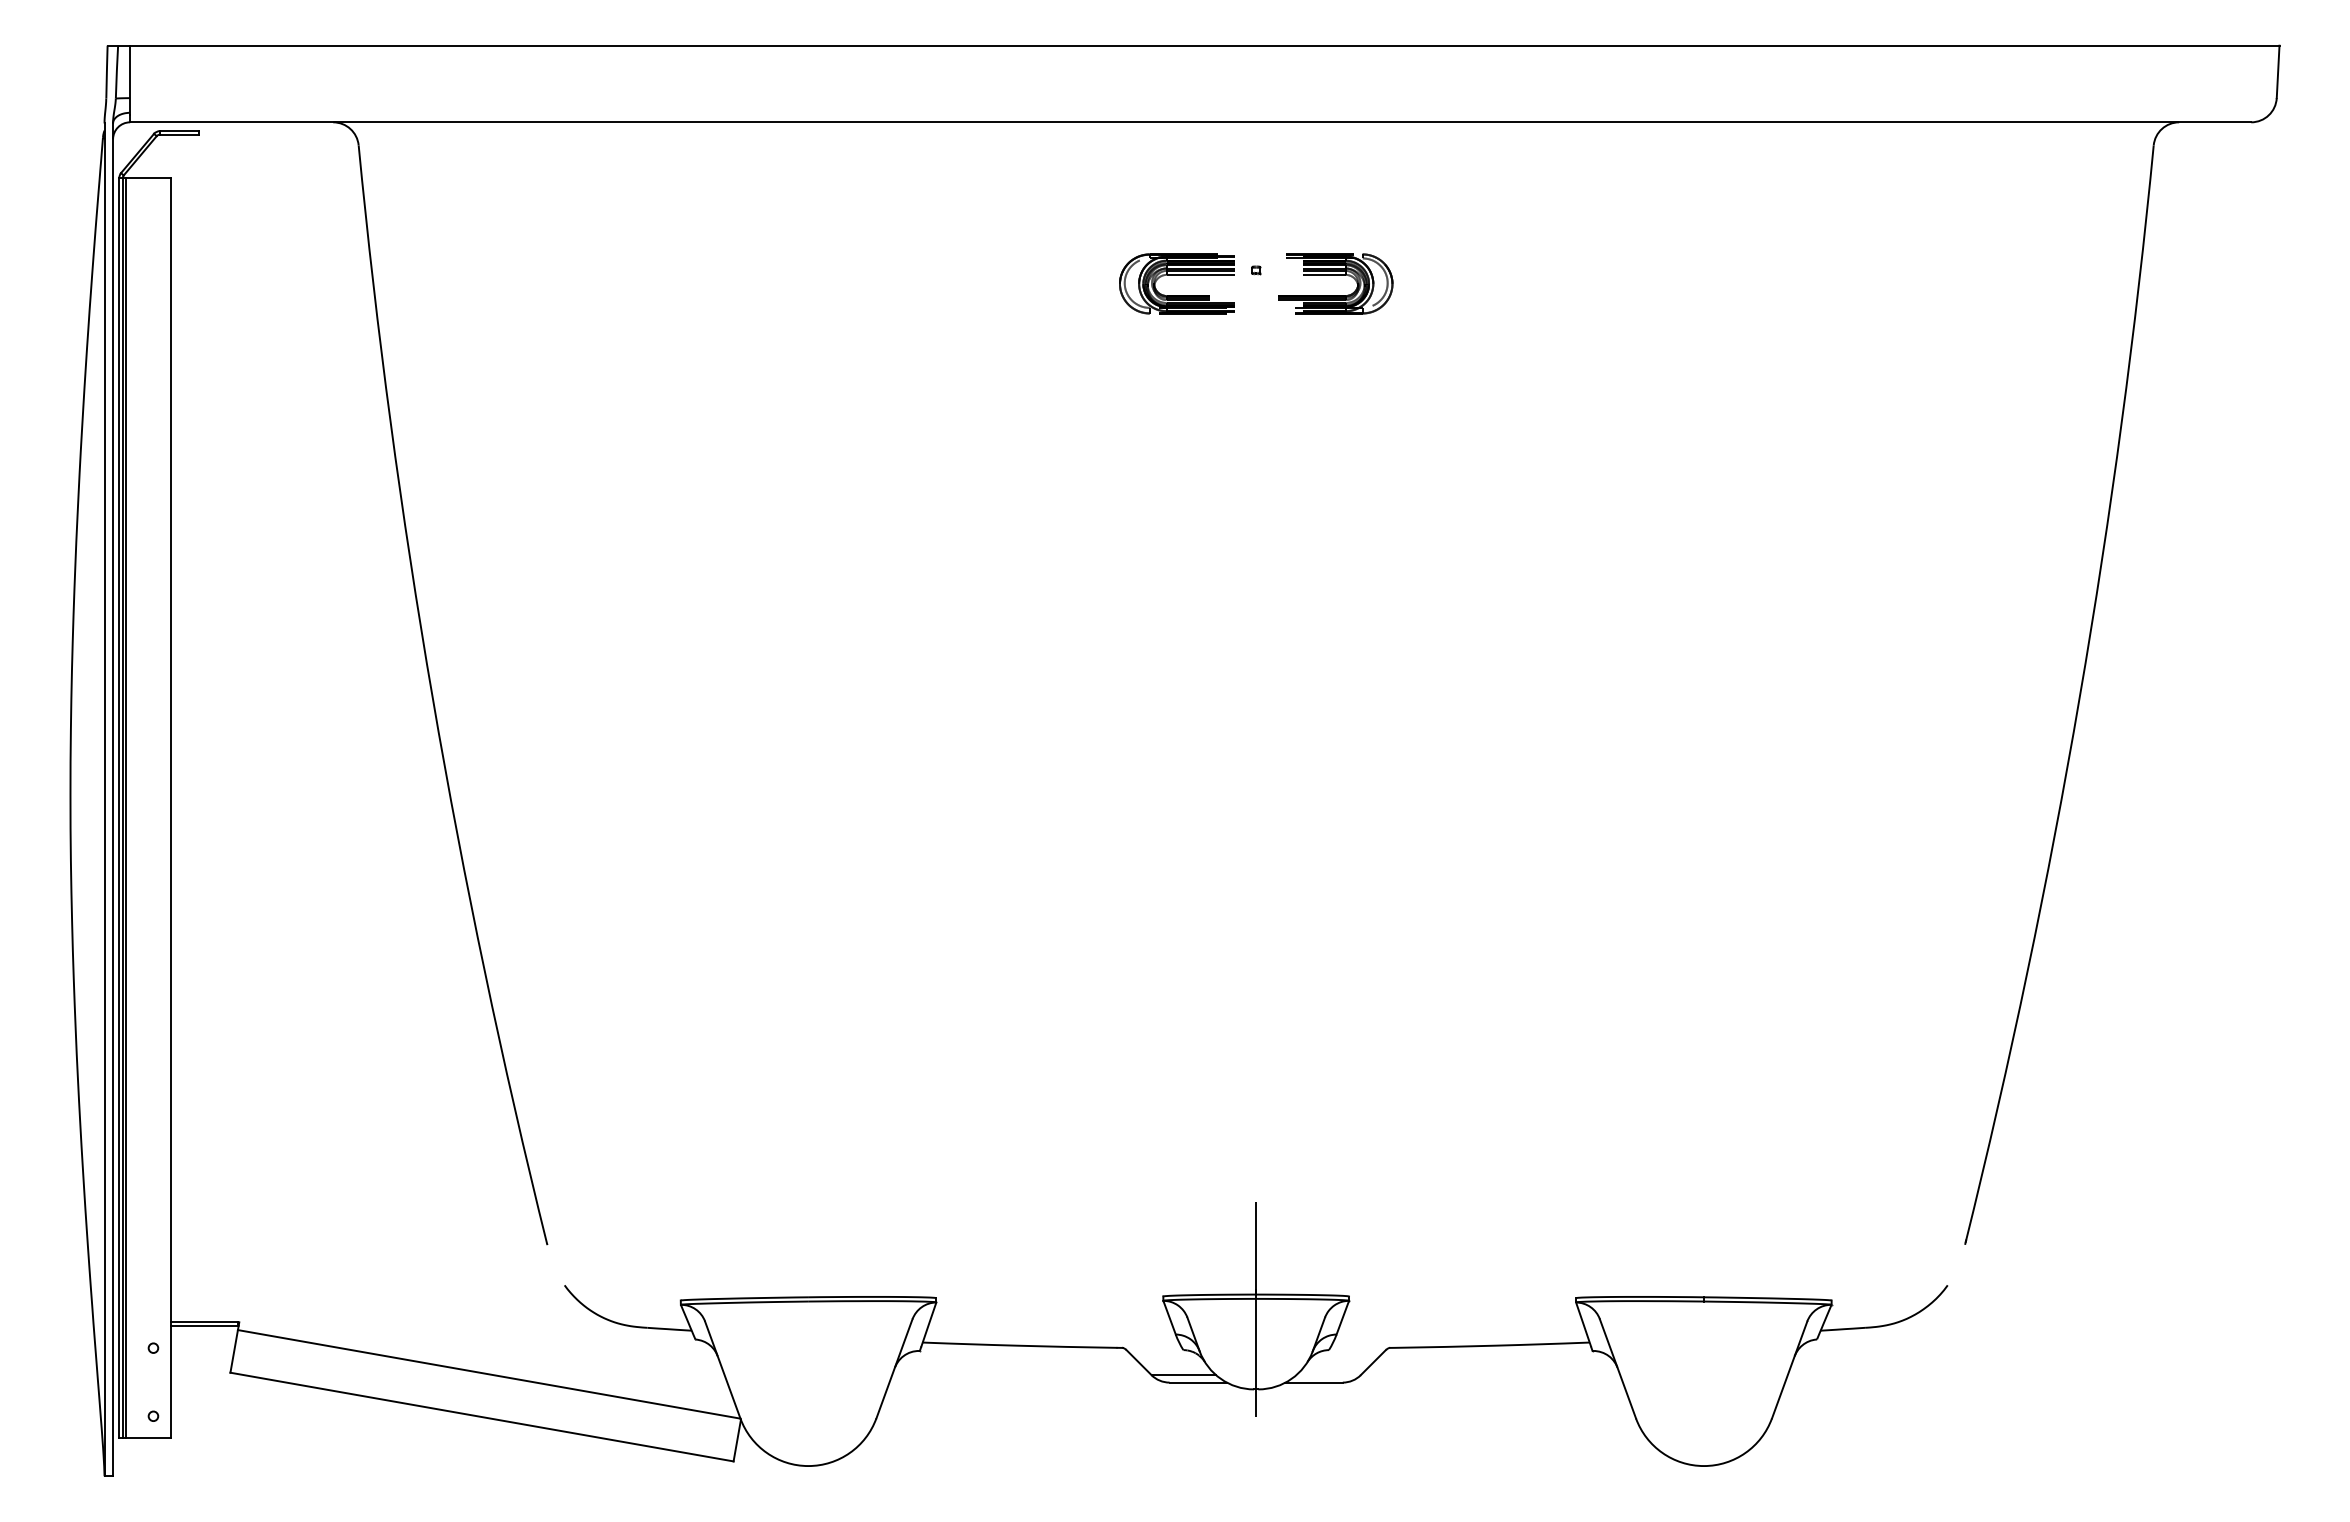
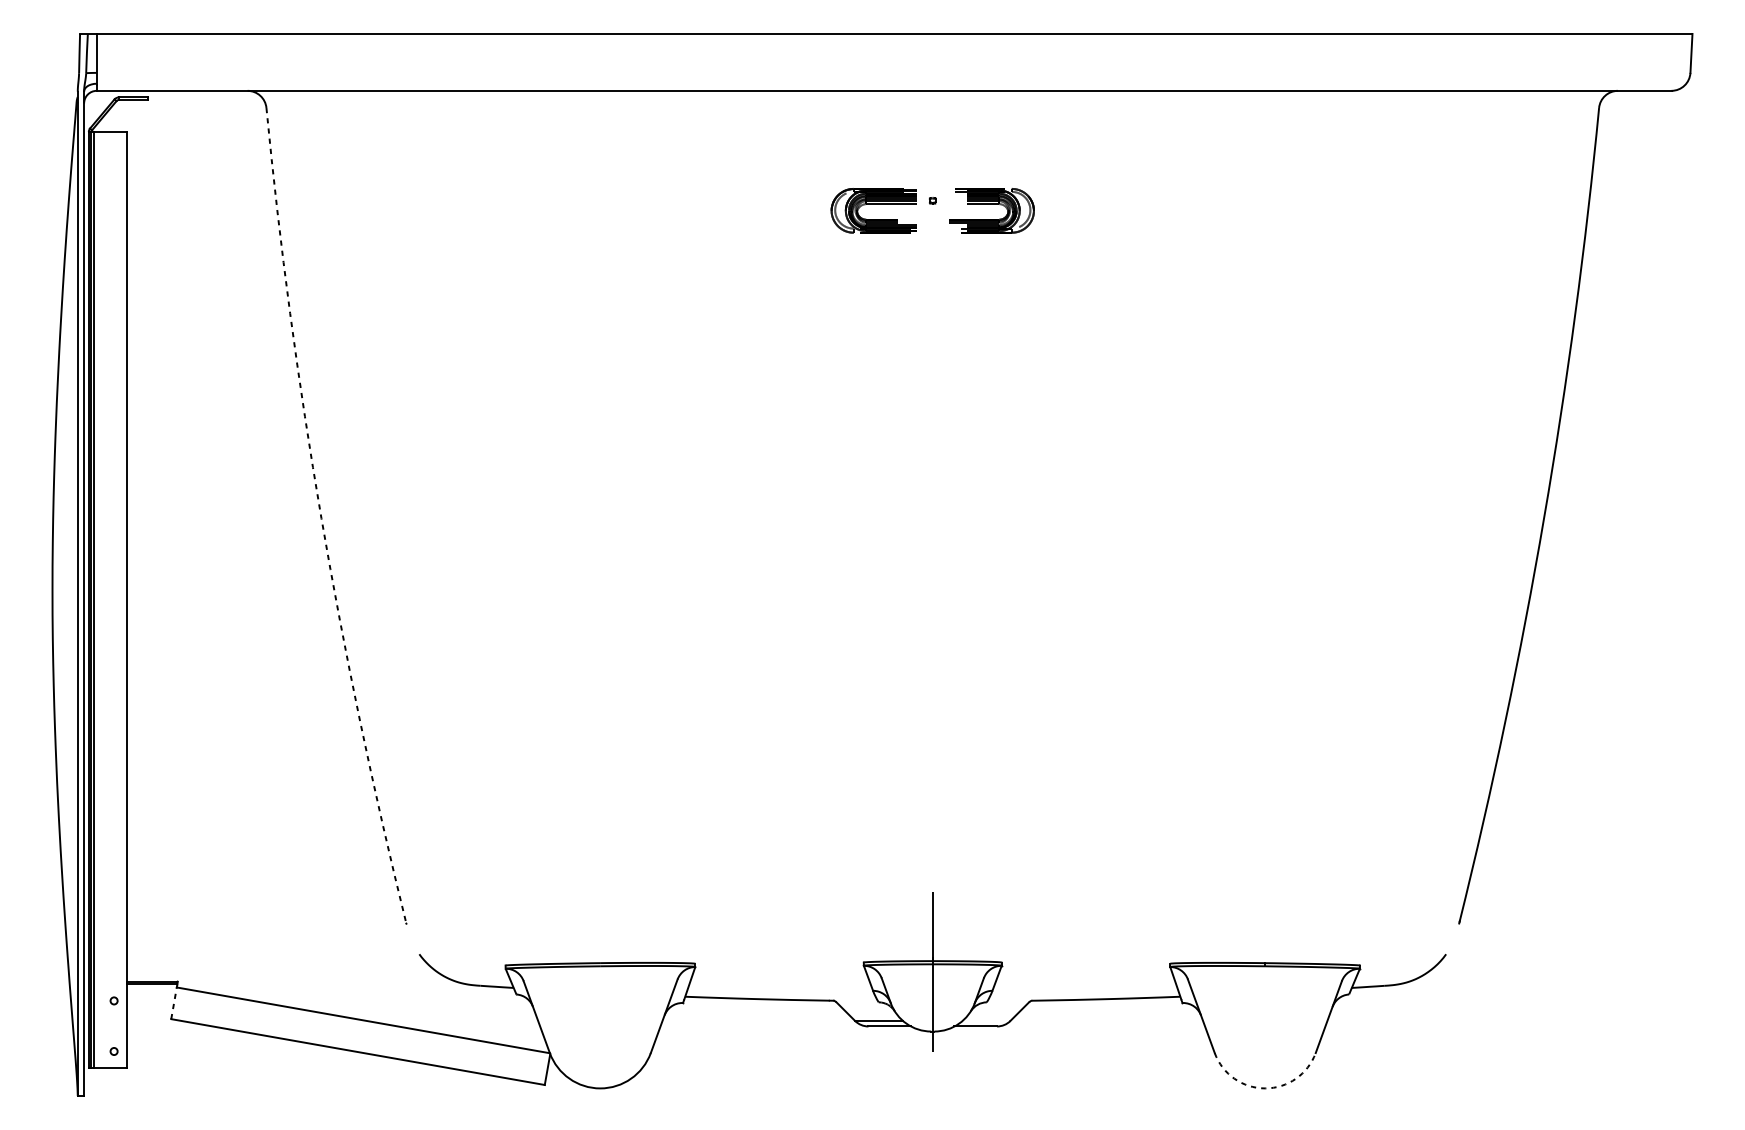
arc: (432, 698) -> (321, 518), solid -> dashed
line: (234, 1349) -> (174, 1001), solid -> dashed
arc: (1704, 1466) -> (1265, 1088), solid -> dashed

